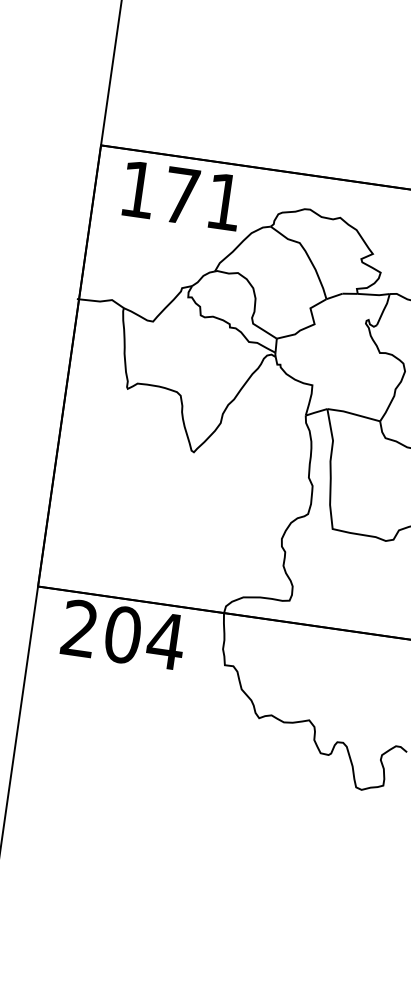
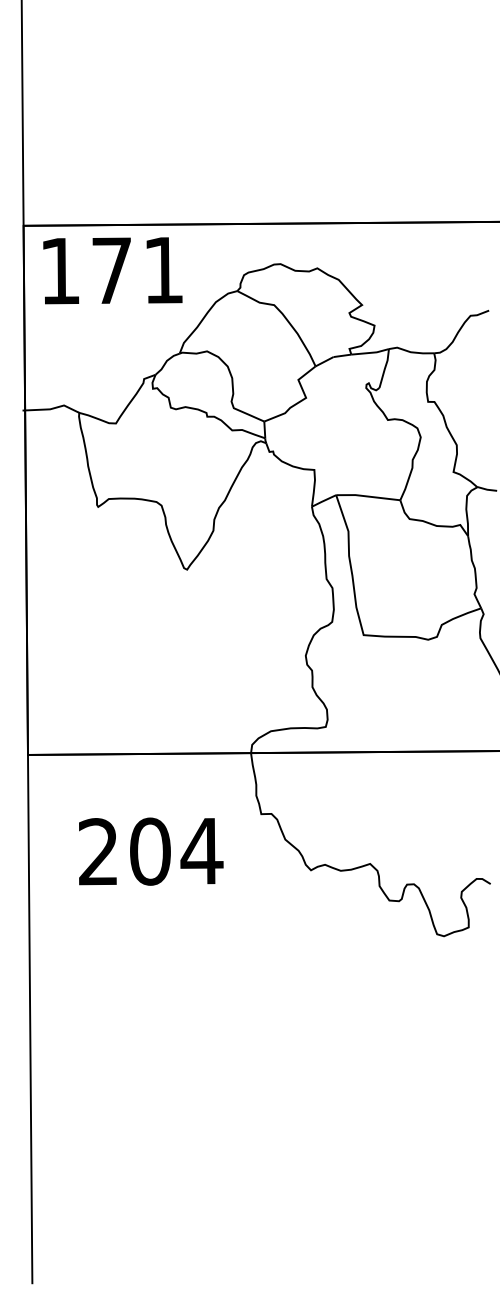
text: (181, 195) -> (112, 270), moved
text: (124, 634) -> (151, 851), moved

